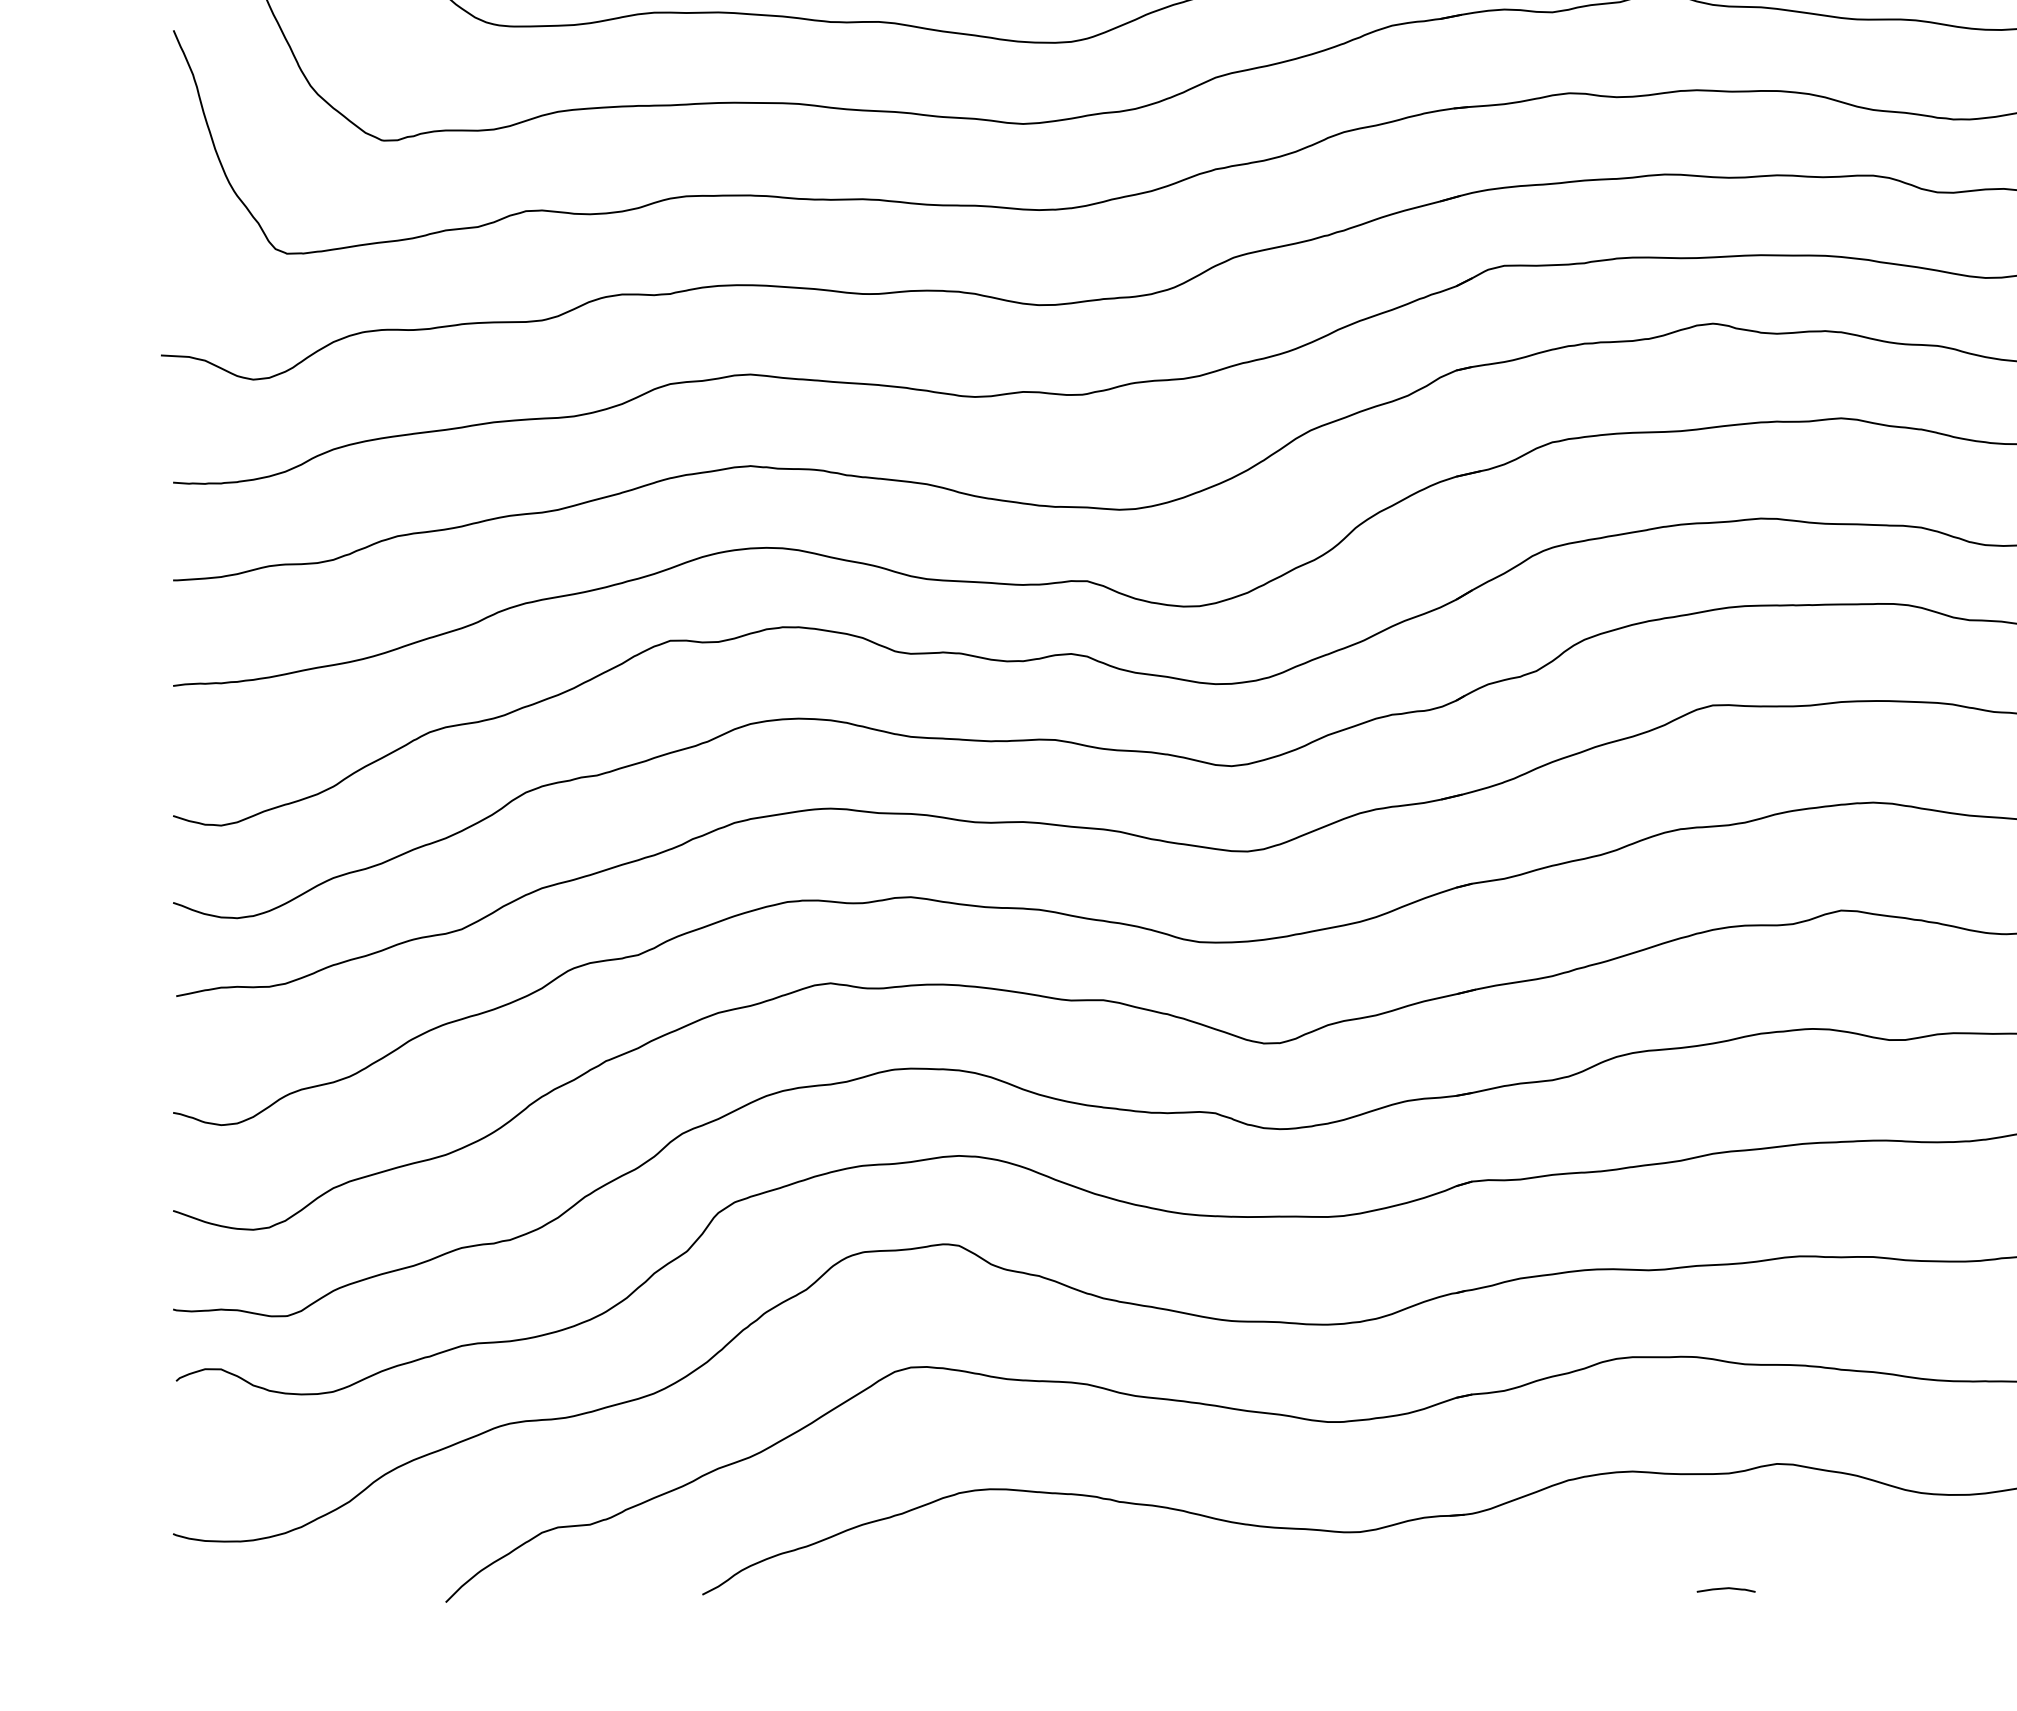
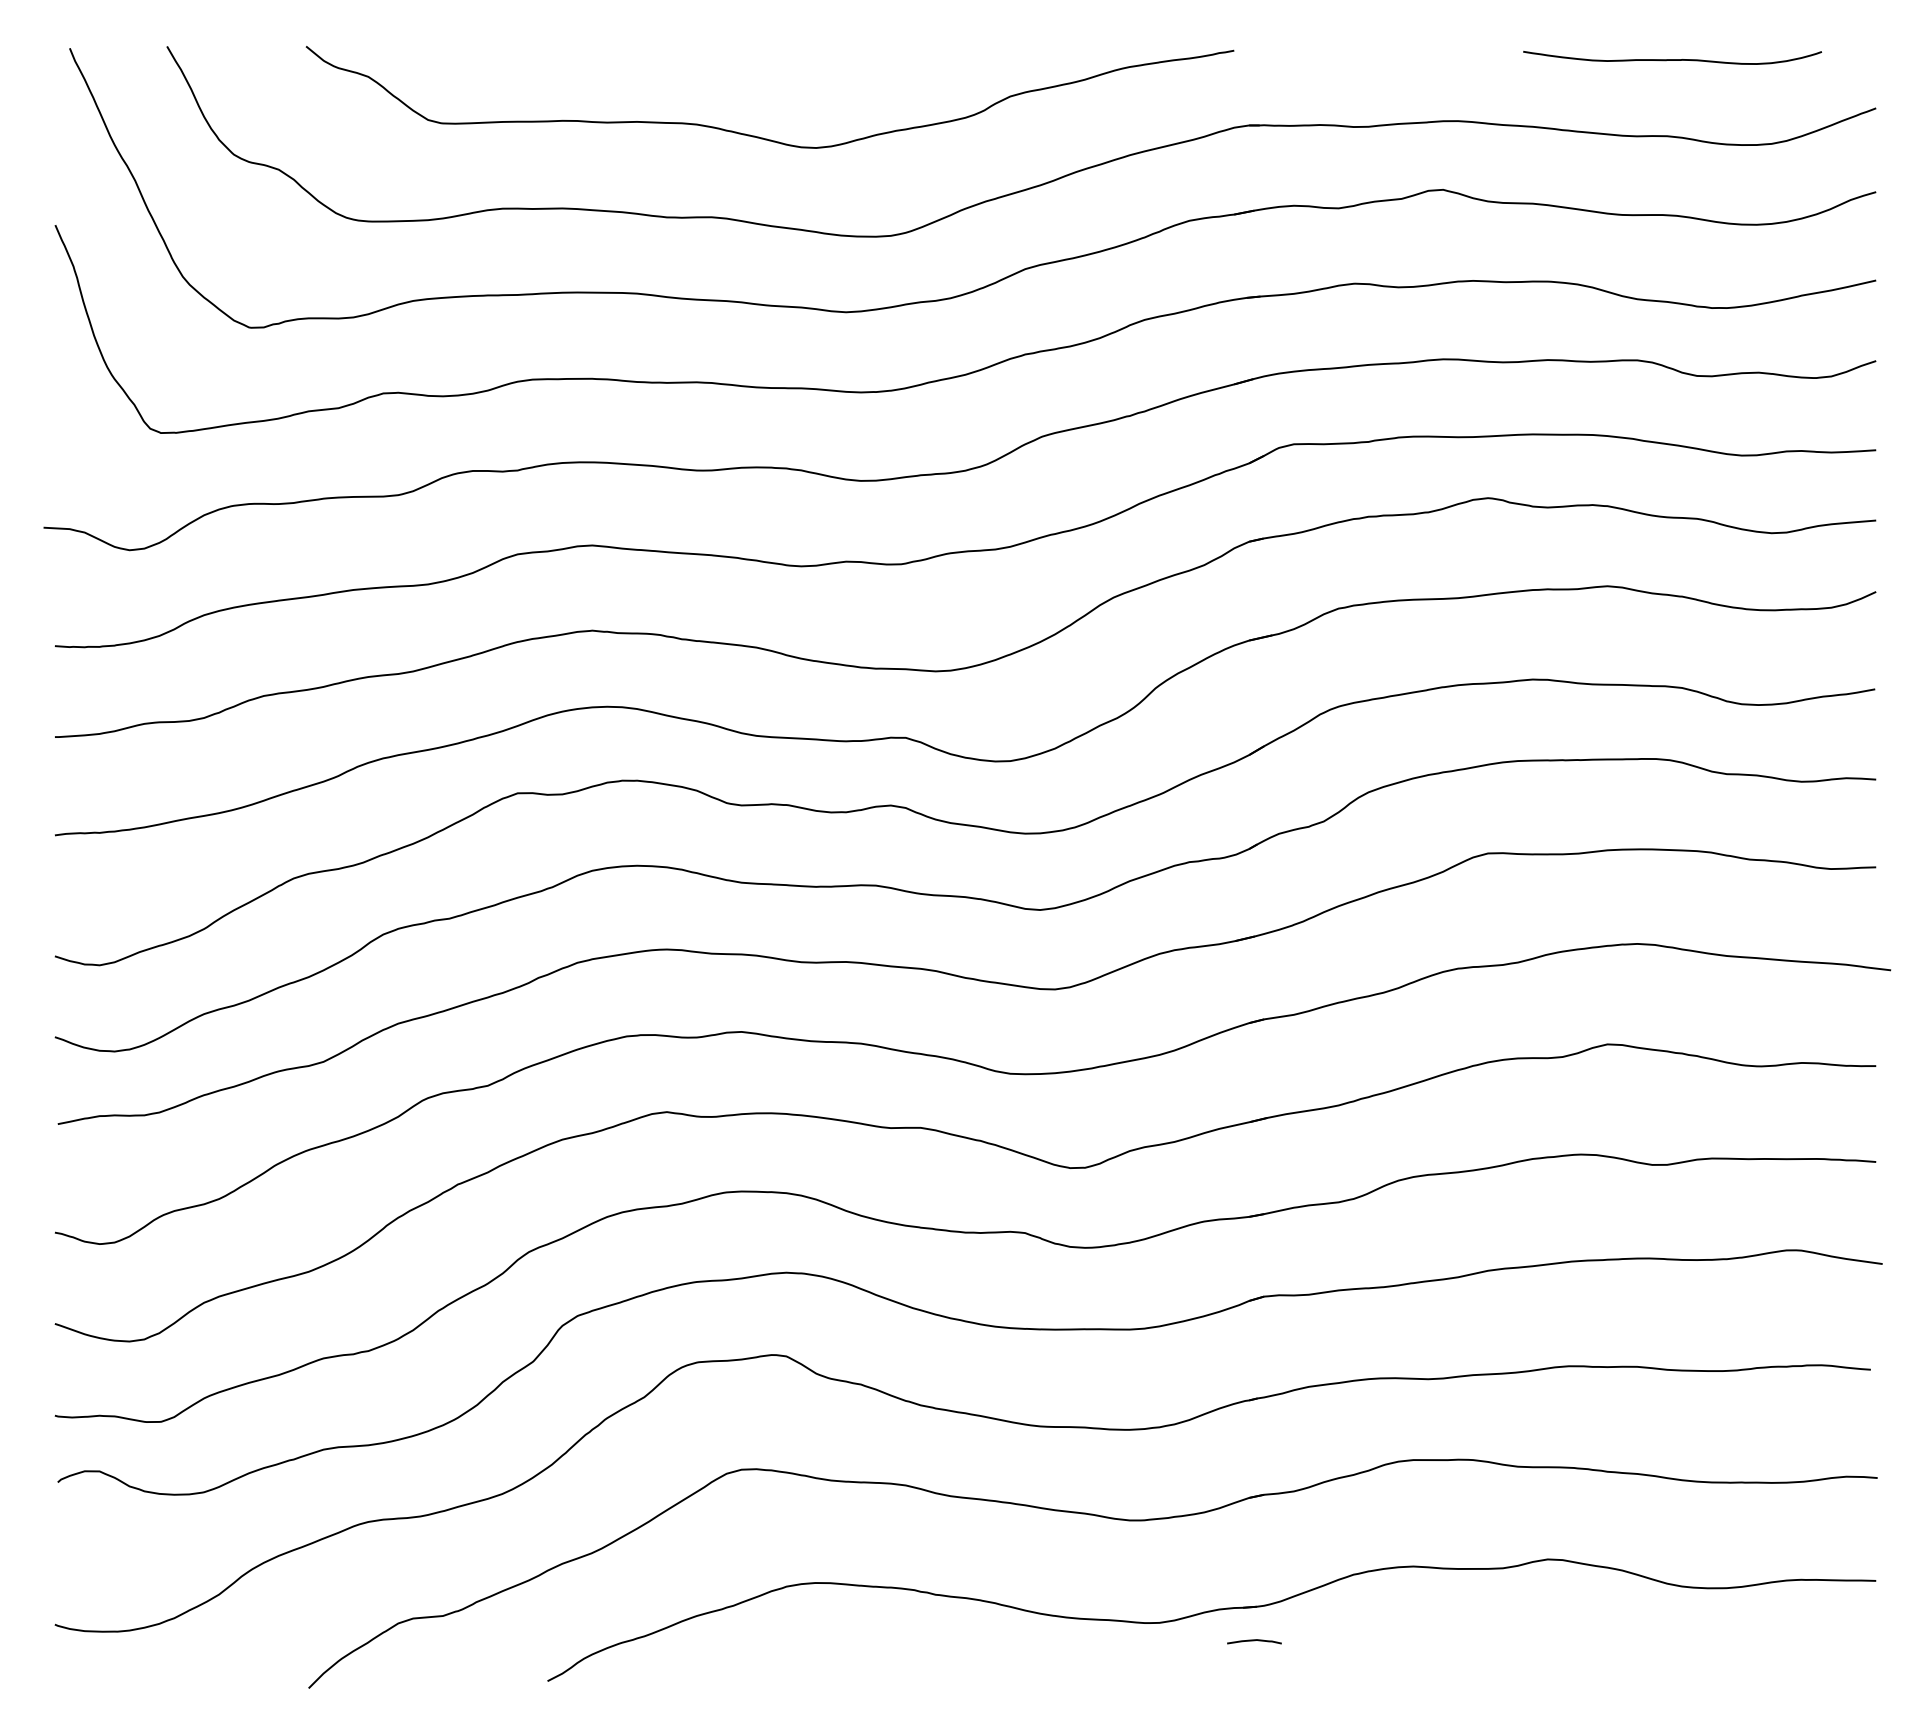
curve: (1726, 1589) -> (1254, 1641), moved

